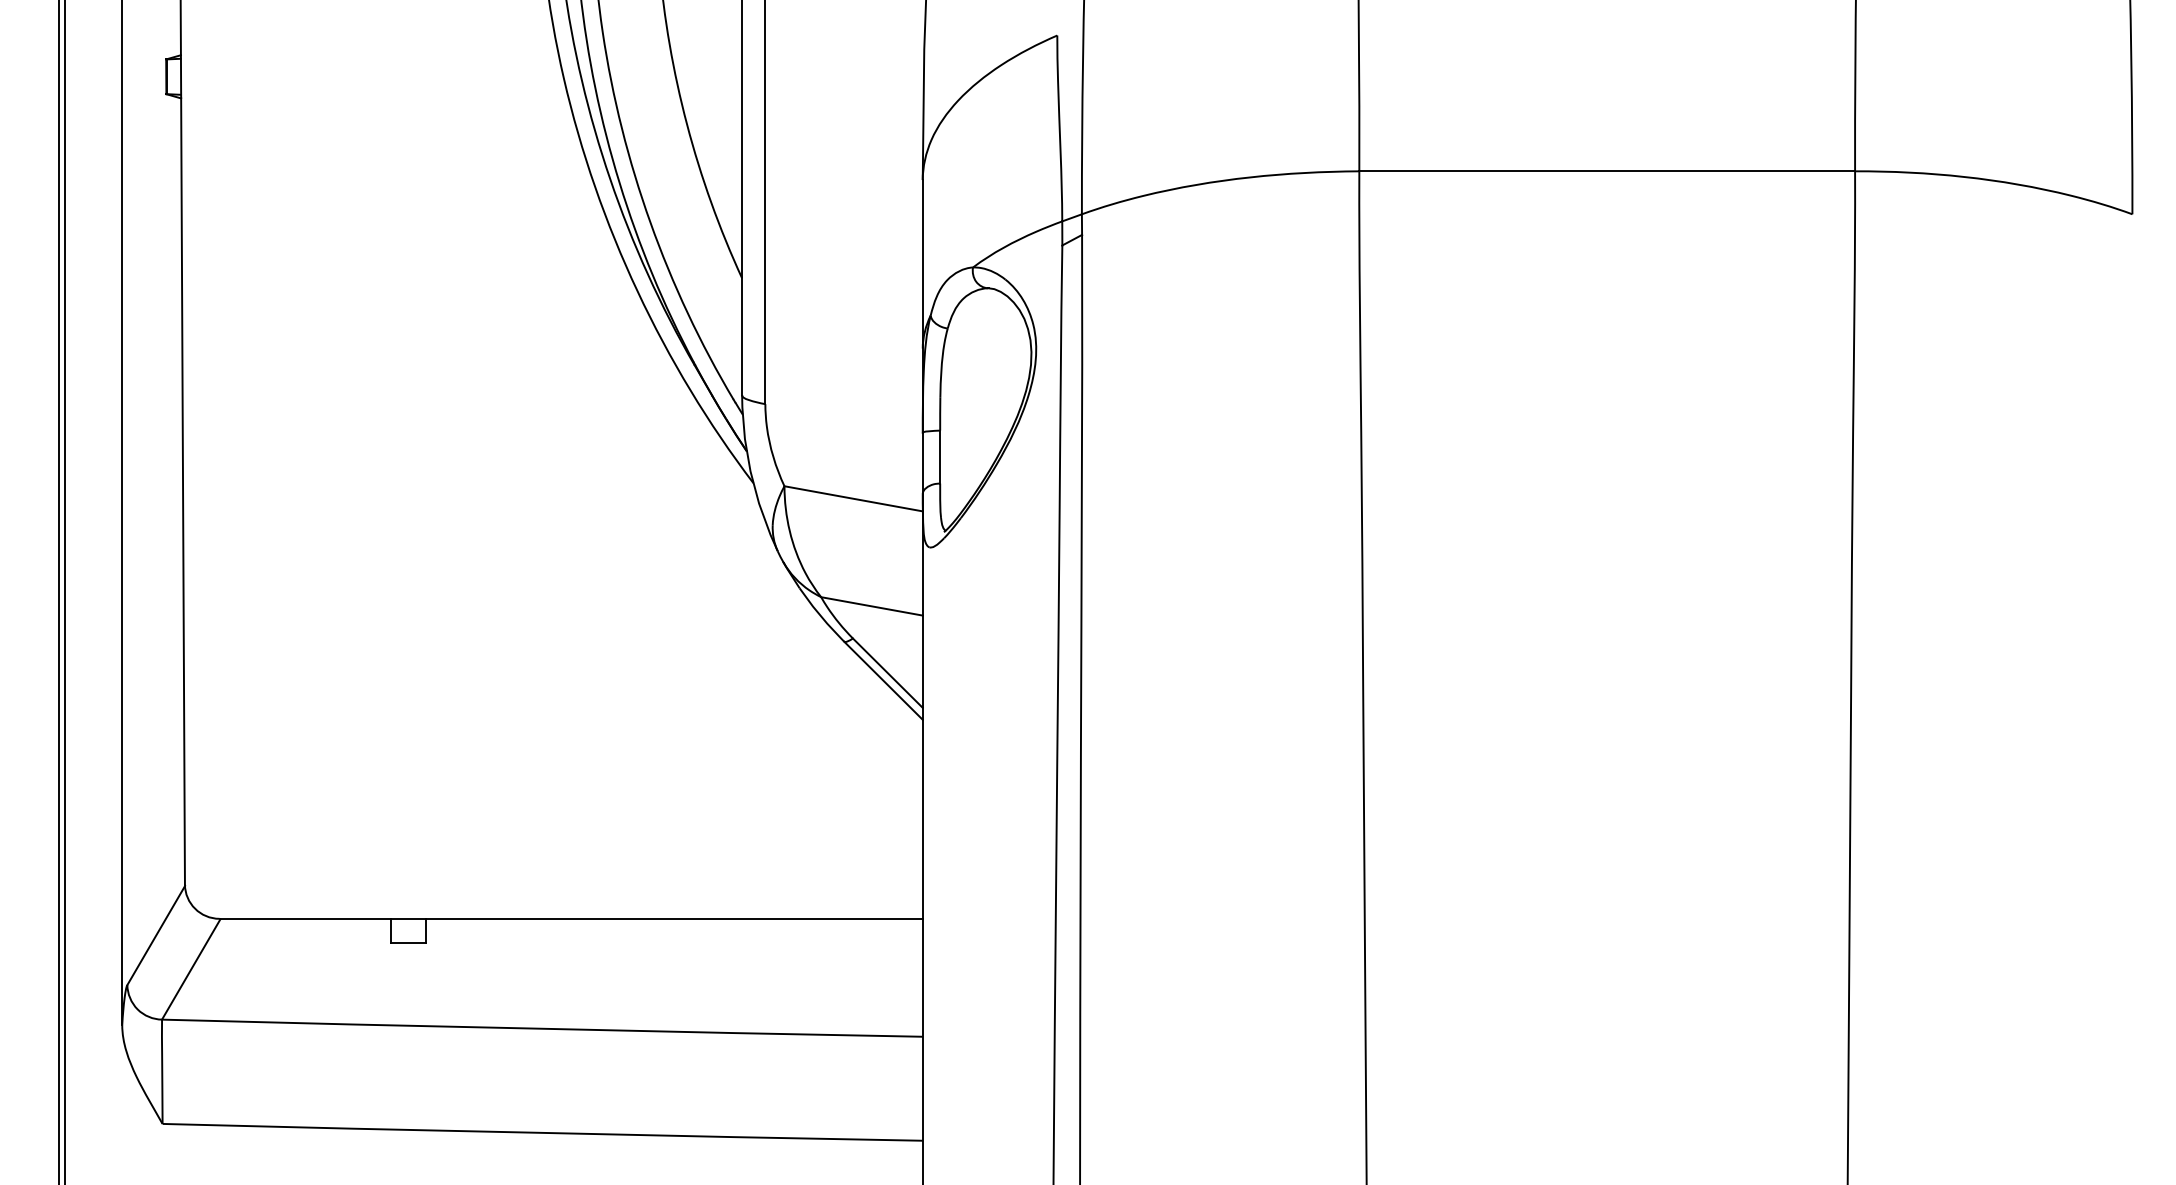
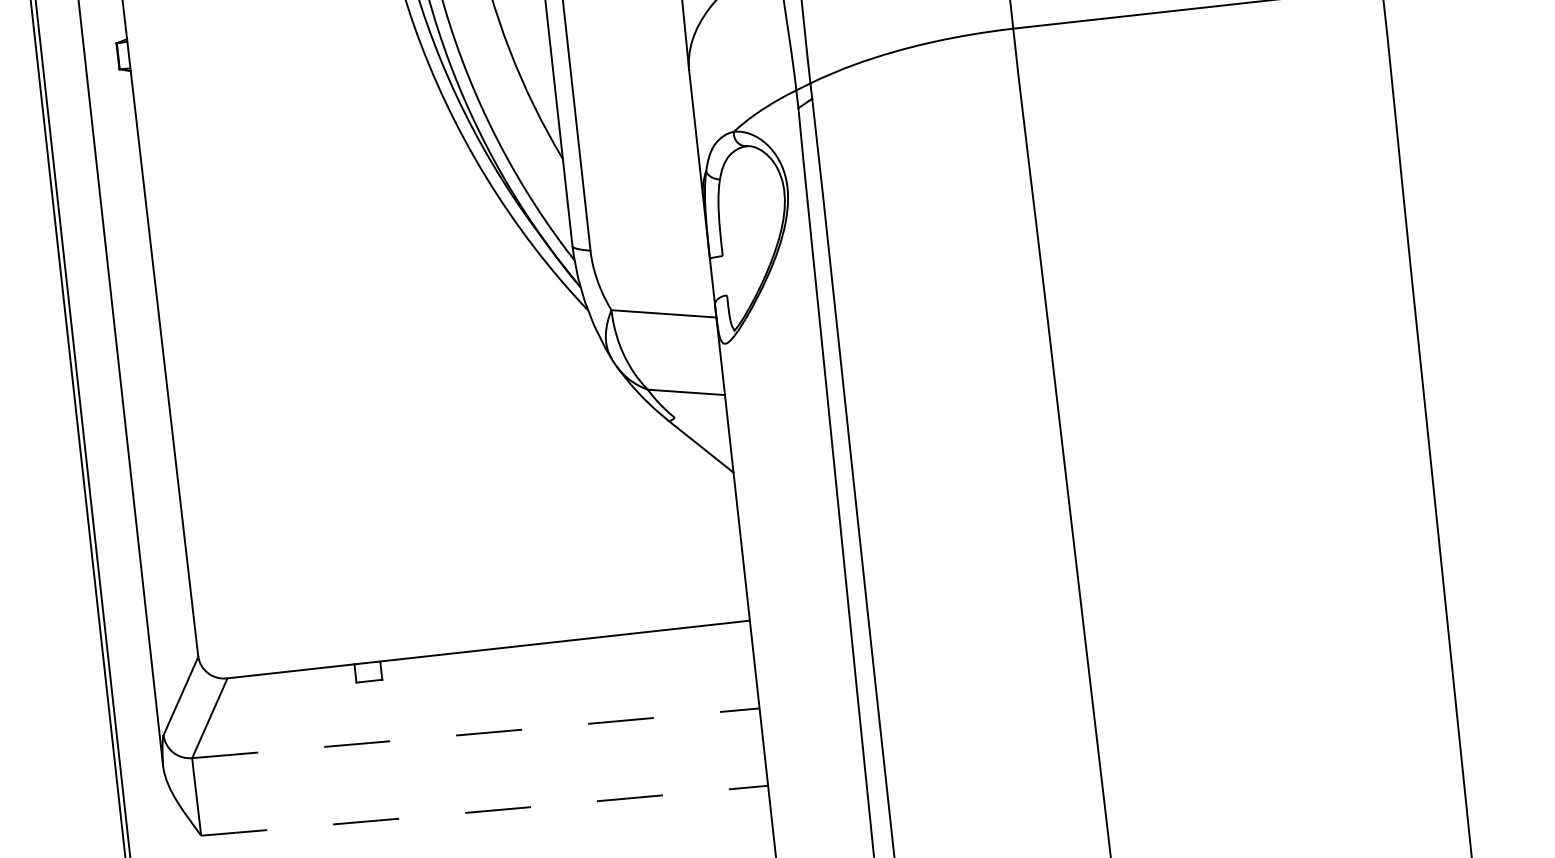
line: (940, 456) -> (725, 275), removed
line: (887, 672) -> (703, 440), removed
arc: (542, 1028) -> (475, 733), solid -> dashed
arc: (542, 1133) -> (484, 811), solid -> dashed

